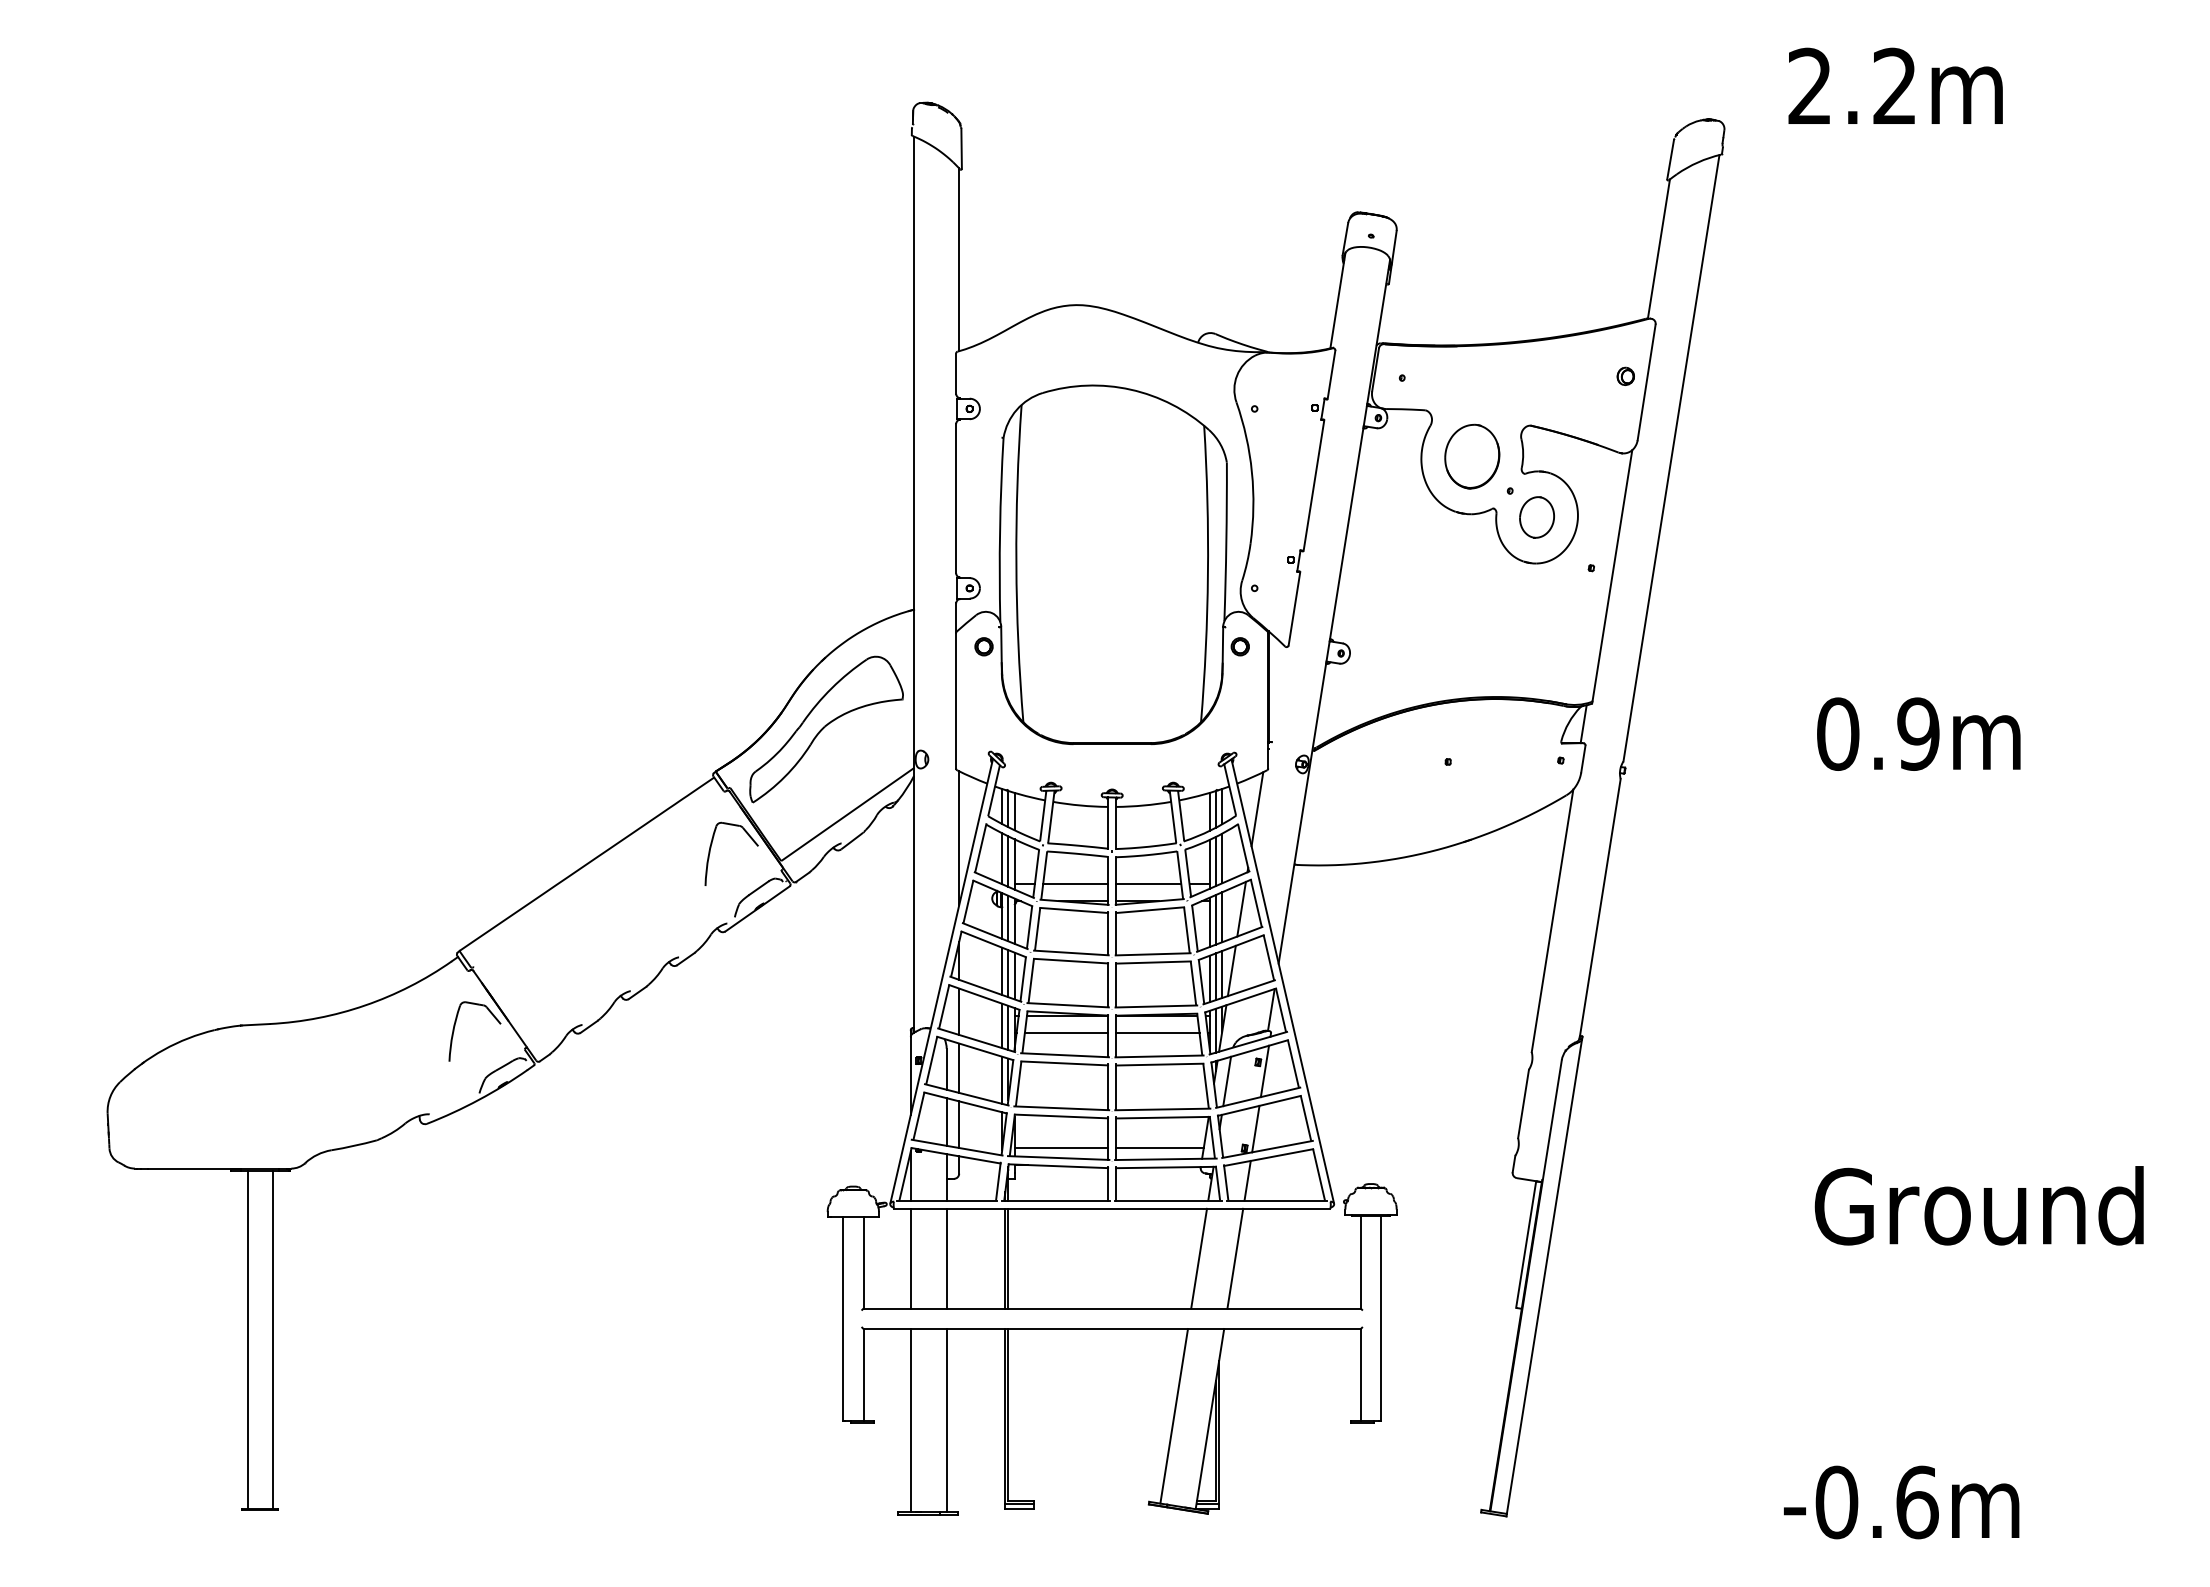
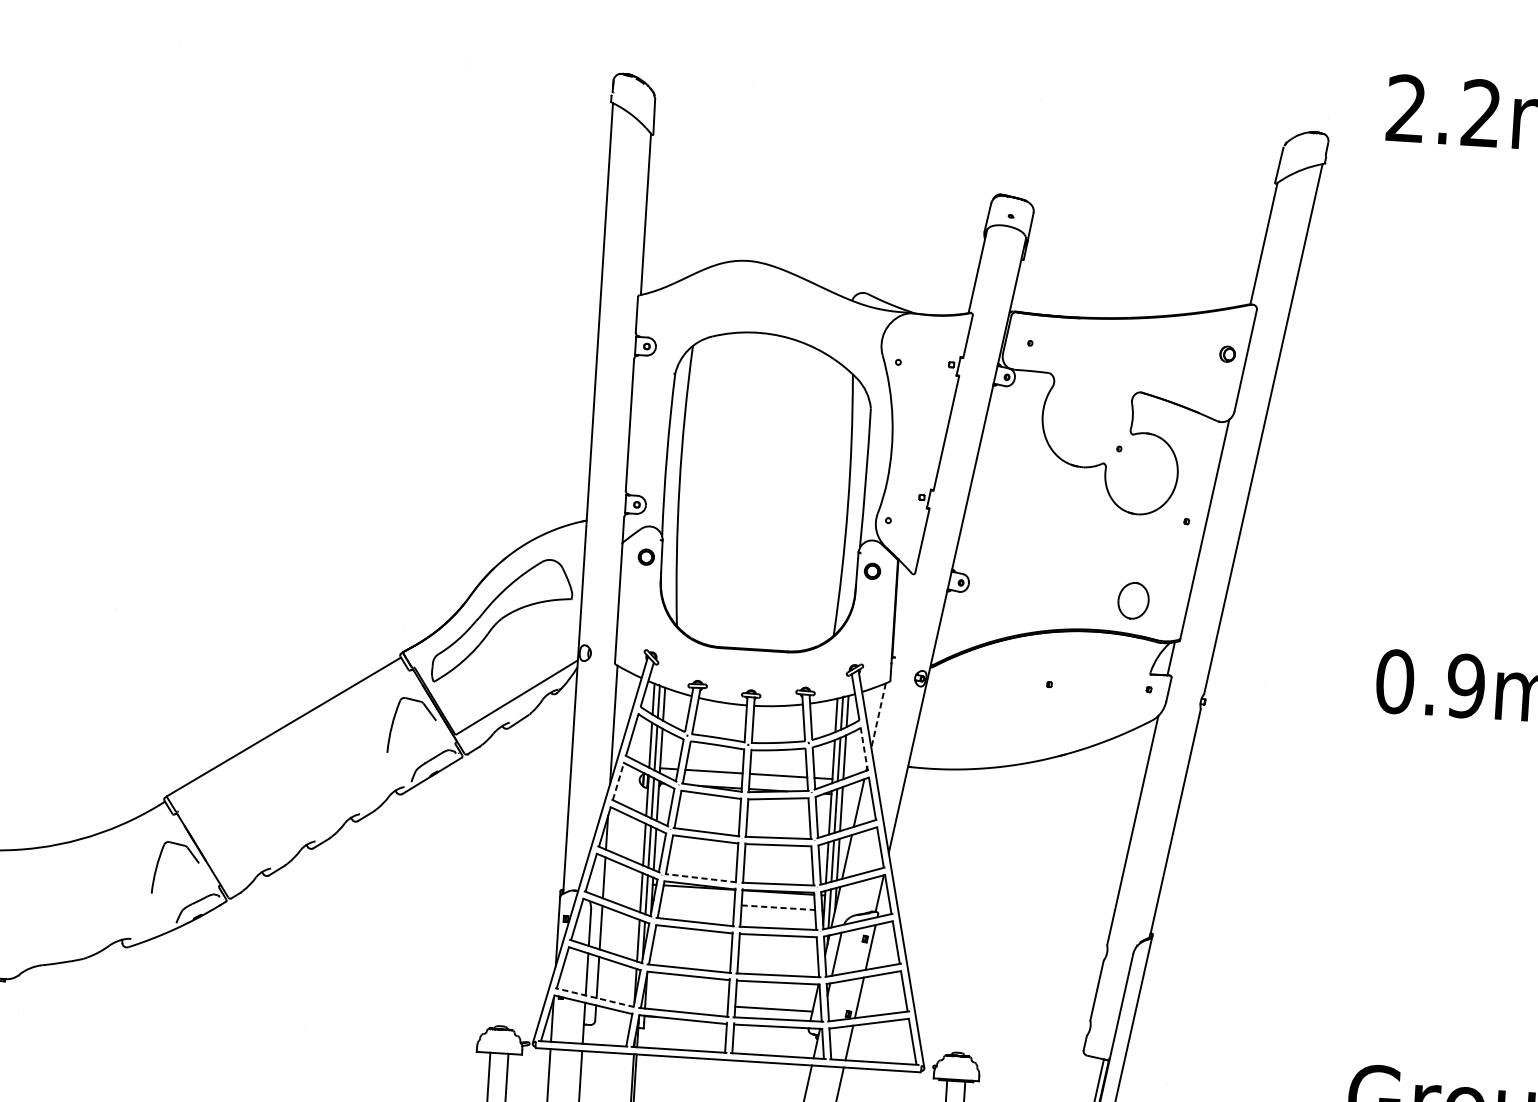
part: (1472, 456) -> (1087, 416), removed
part: (1536, 517) -> (1133, 600), moved
line: (1257, 809) -> (878, 715), solid -> dashed
line: (1243, 847) -> (864, 748), solid -> dashed
line: (968, 901) -> (618, 781), solid -> dashed
line: (1068, 1005) -> (701, 878), solid -> dashed
line: (1066, 1033) -> (697, 902), removed
line: (1157, 1033) -> (777, 908), solid -> dashed
line: (956, 1147) -> (594, 997), solid -> dashed
line: (1061, 1147) -> (686, 1003), removed

